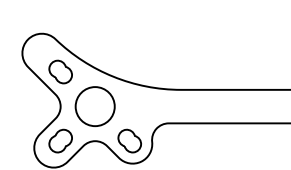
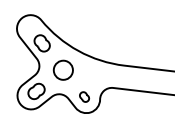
circle: (94, 106) -> (62, 70), size x0.7
part: (129, 140) -> (84, 96), size x0.6

